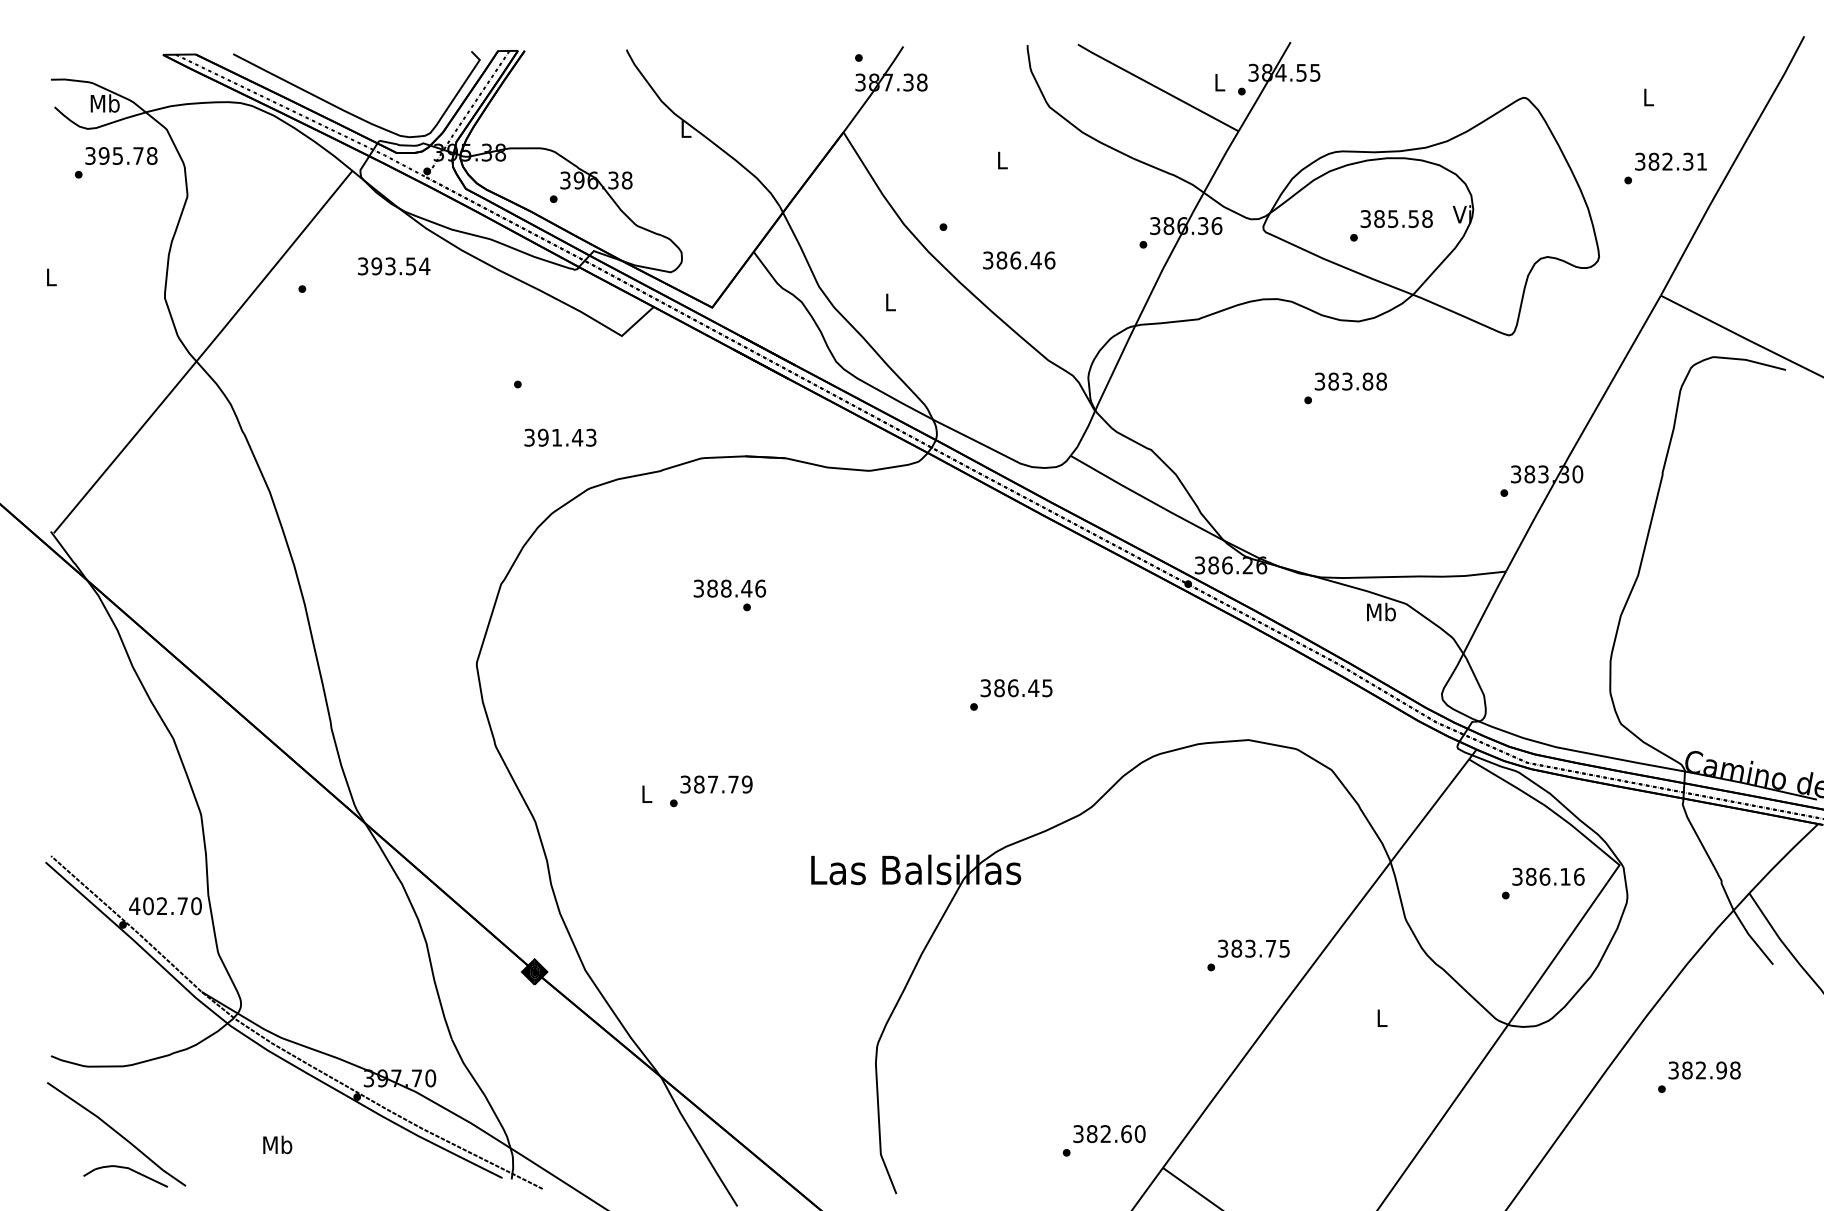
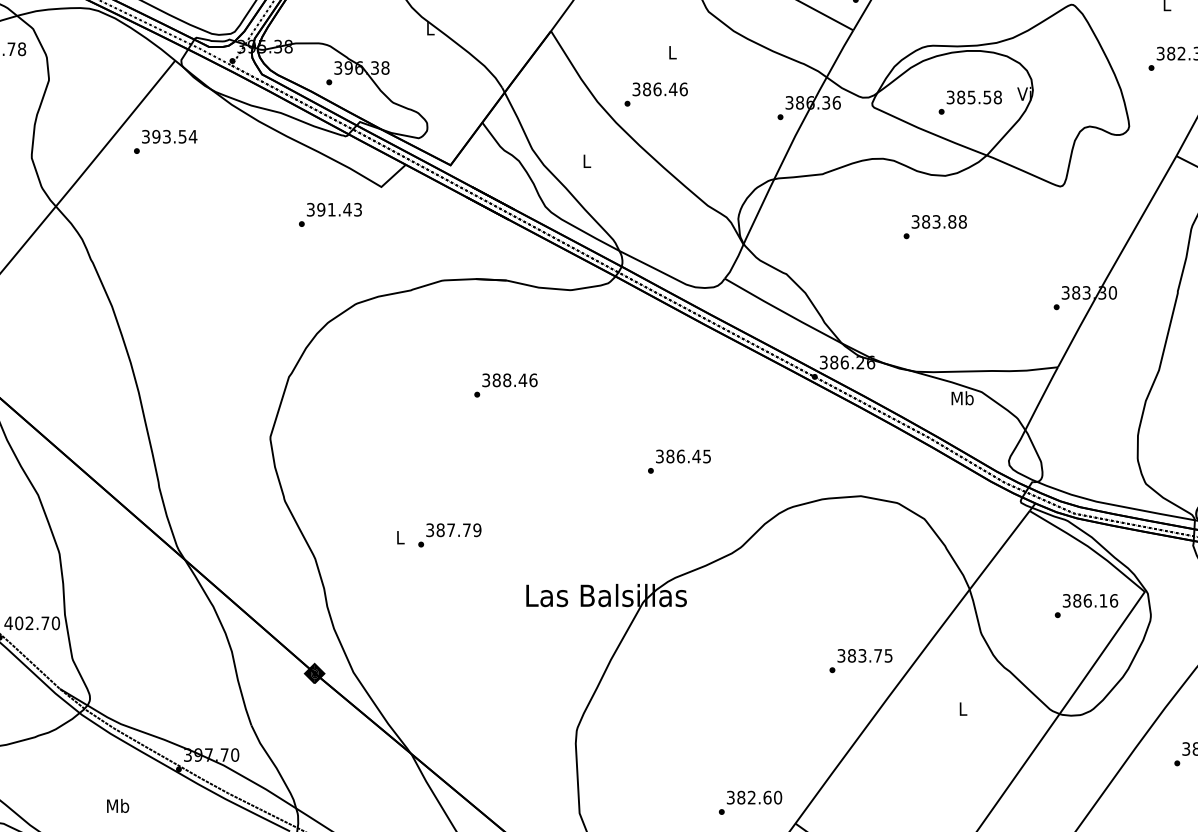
text: (1019, 260) -> (660, 89), moved
text: (394, 266) -> (169, 136), moved
text: (560, 437) -> (334, 209), moved
text: (729, 588) -> (509, 380), moved

